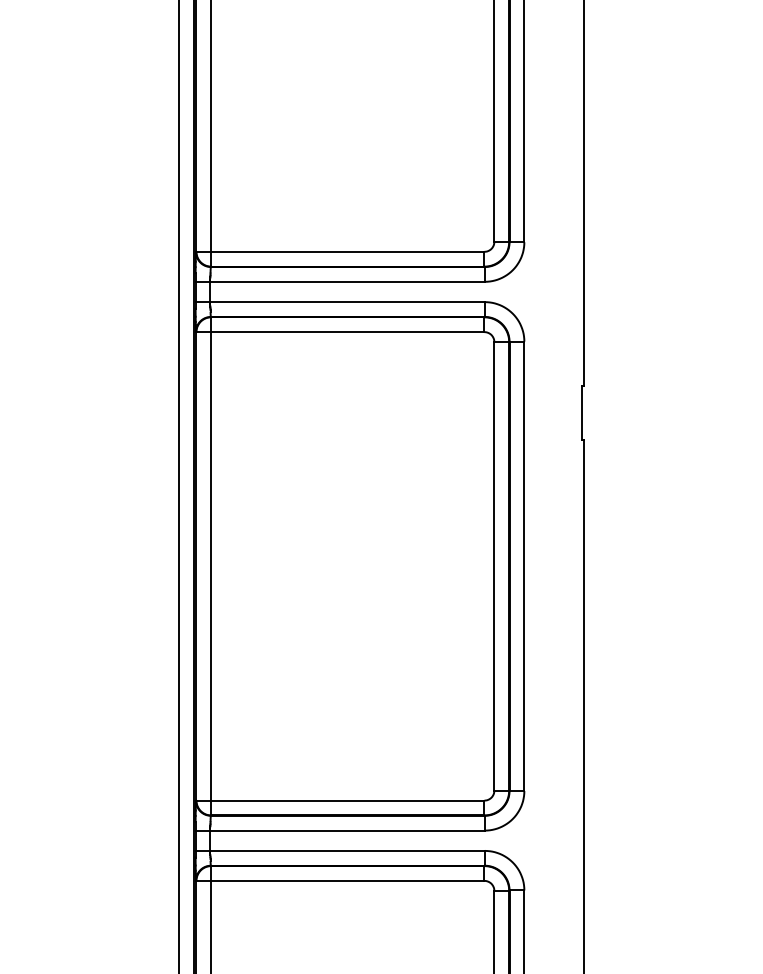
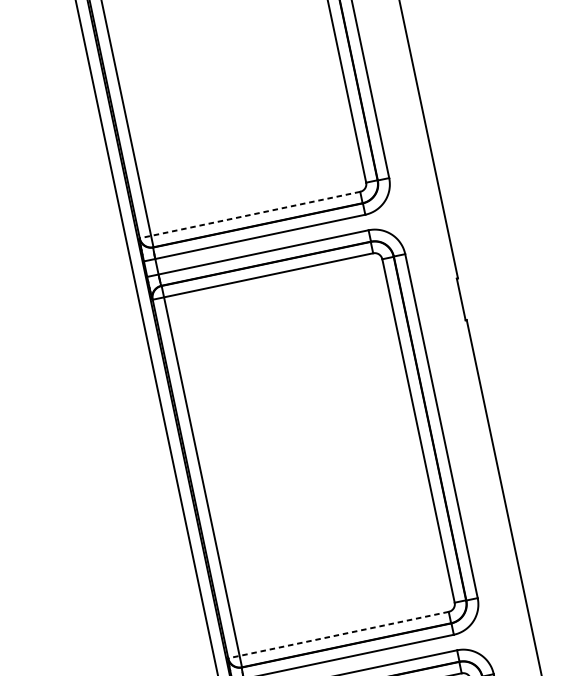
line: (339, 251) -> (249, 214), solid -> dashed
line: (339, 800) -> (337, 635), solid -> dashed

